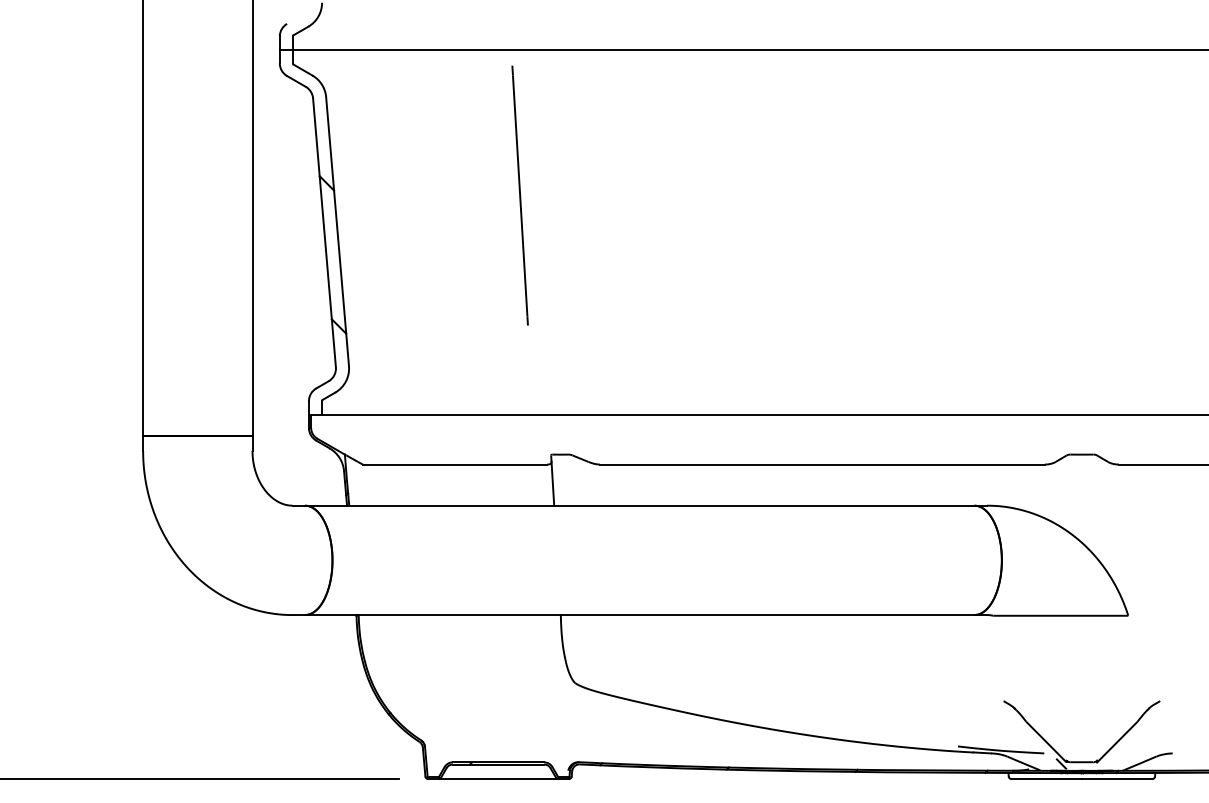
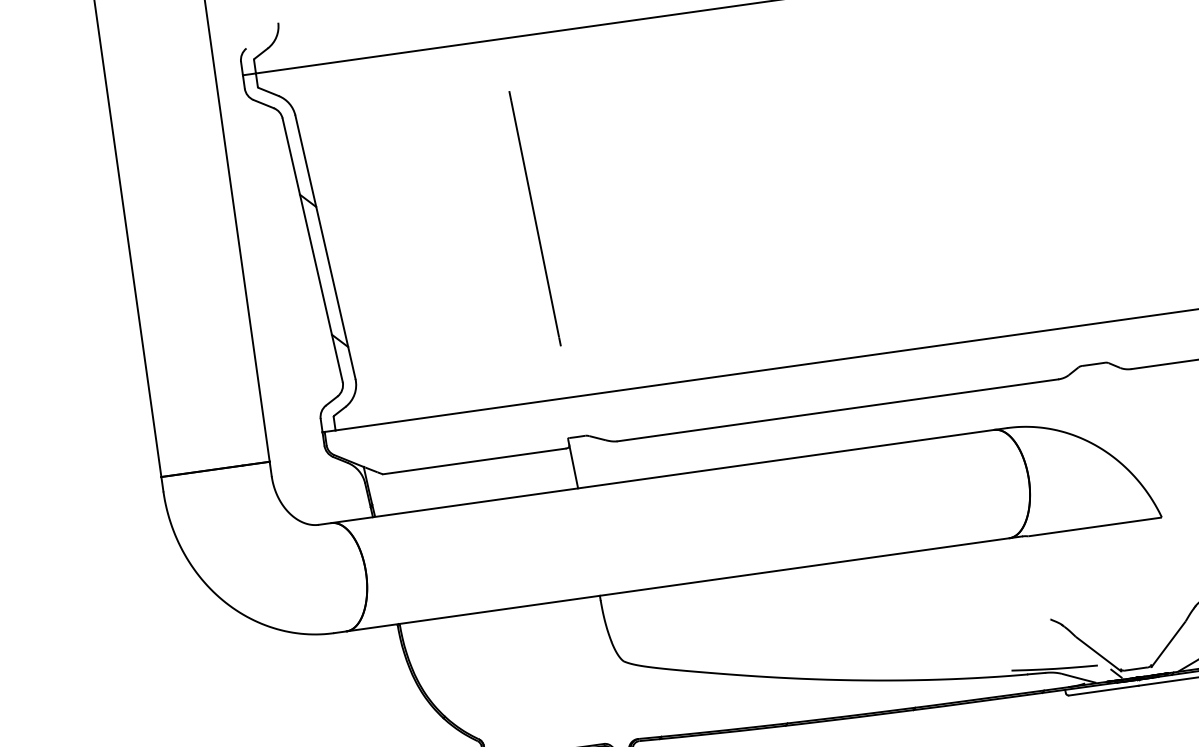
line: (519, 195) -> (534, 218), moved

